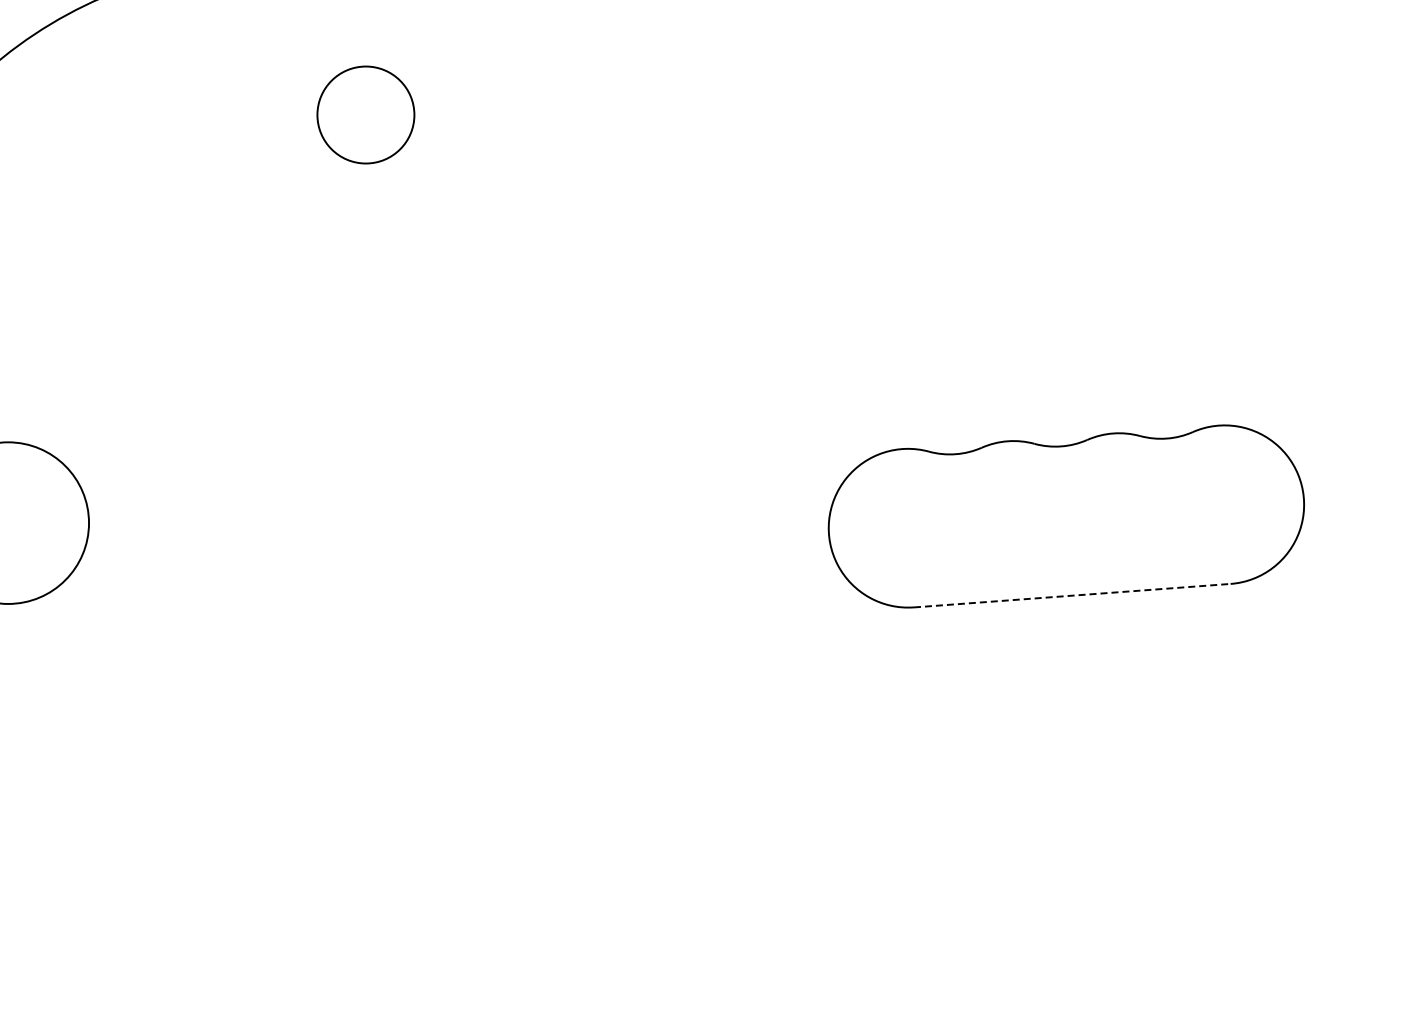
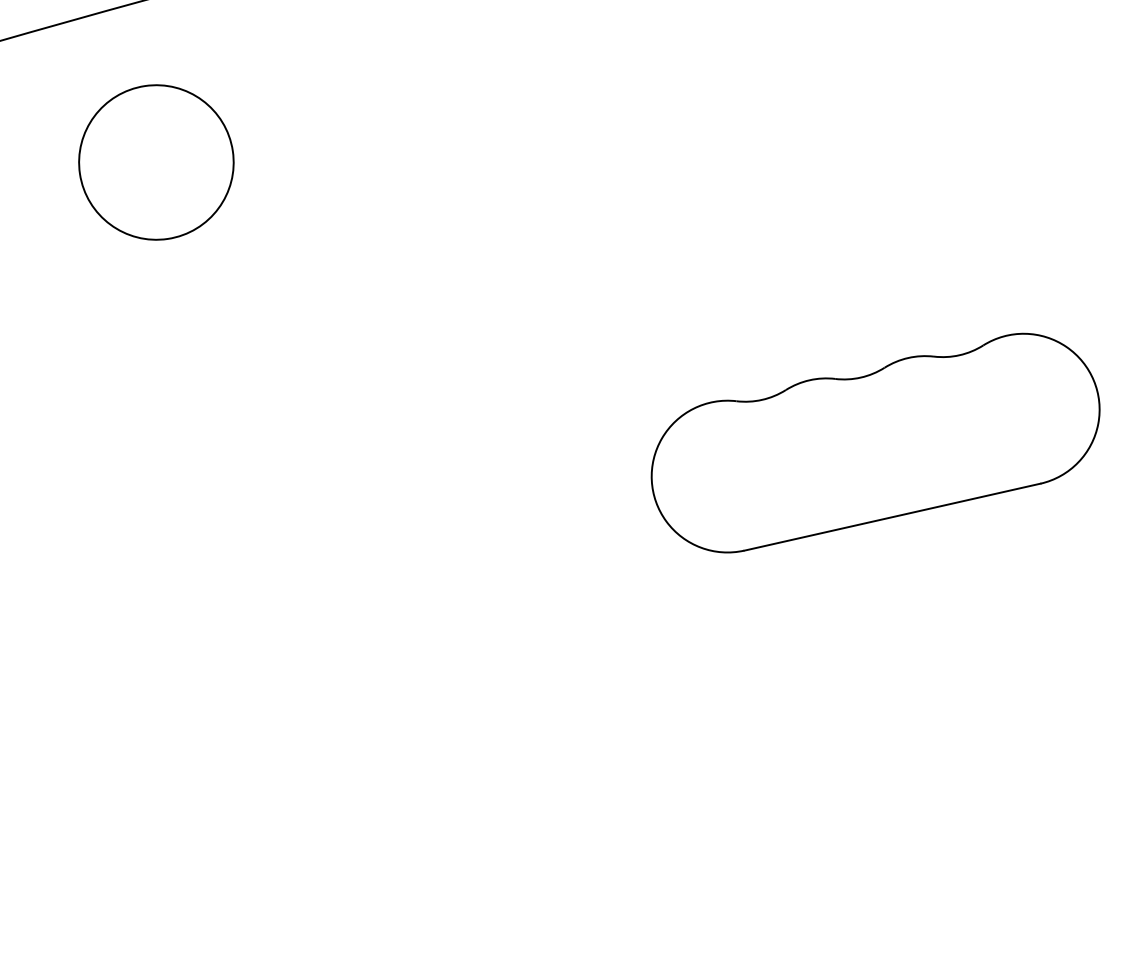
circle: (365, 114) -> (155, 162), size x1.67
line: (1072, 595) -> (892, 516), dashed -> solid

